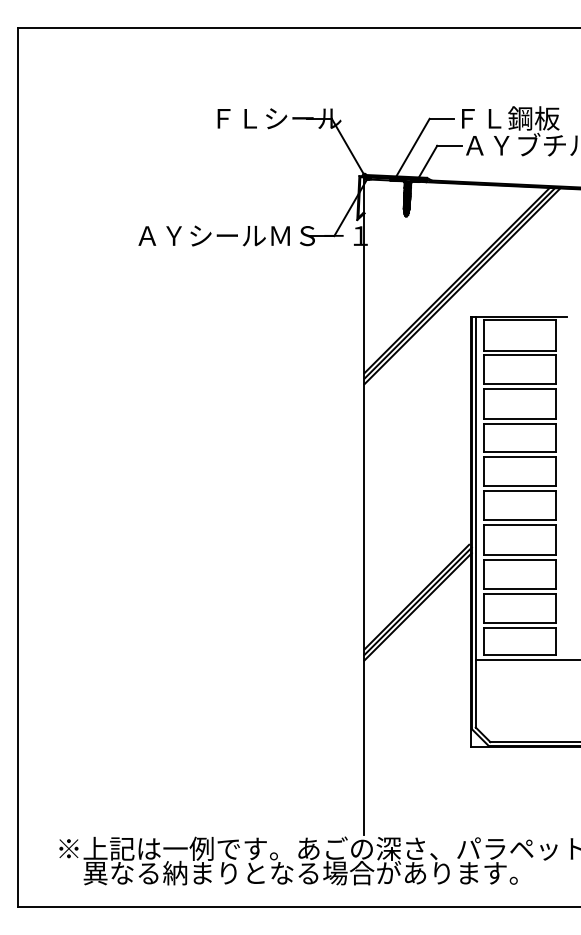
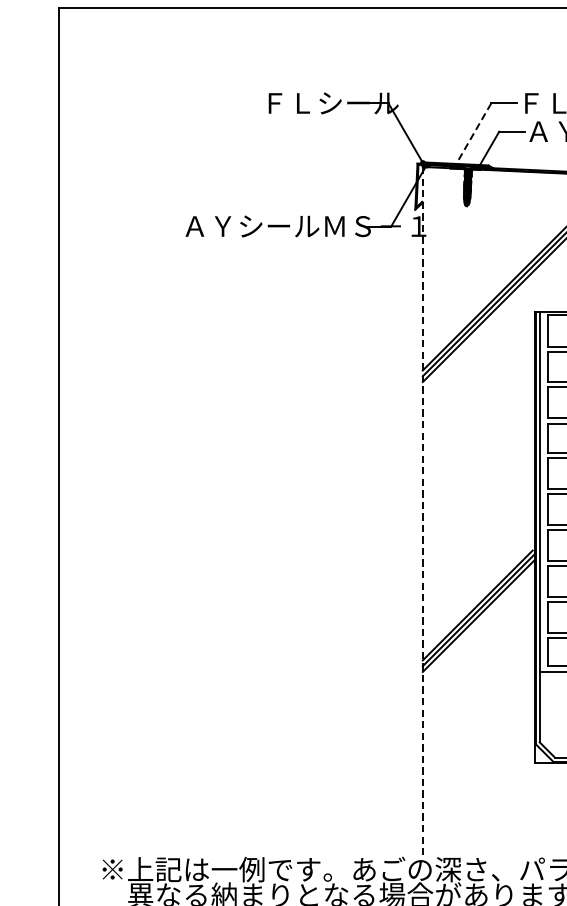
line: (412, 148) -> (473, 134), solid -> dashed
line: (364, 507) -> (422, 511), solid -> dashed

